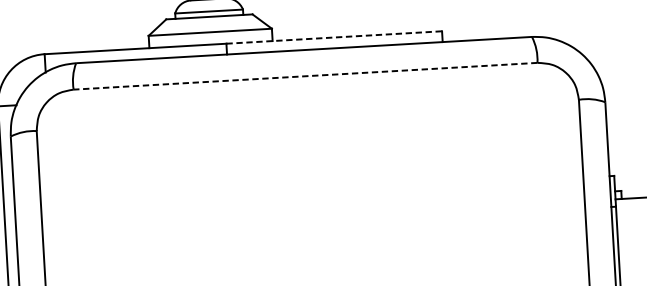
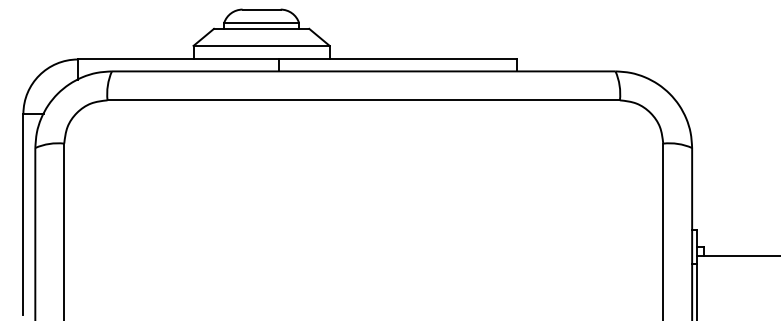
line: (334, 37) -> (398, 59), dashed -> solid
line: (305, 76) -> (363, 100), dashed -> solid

